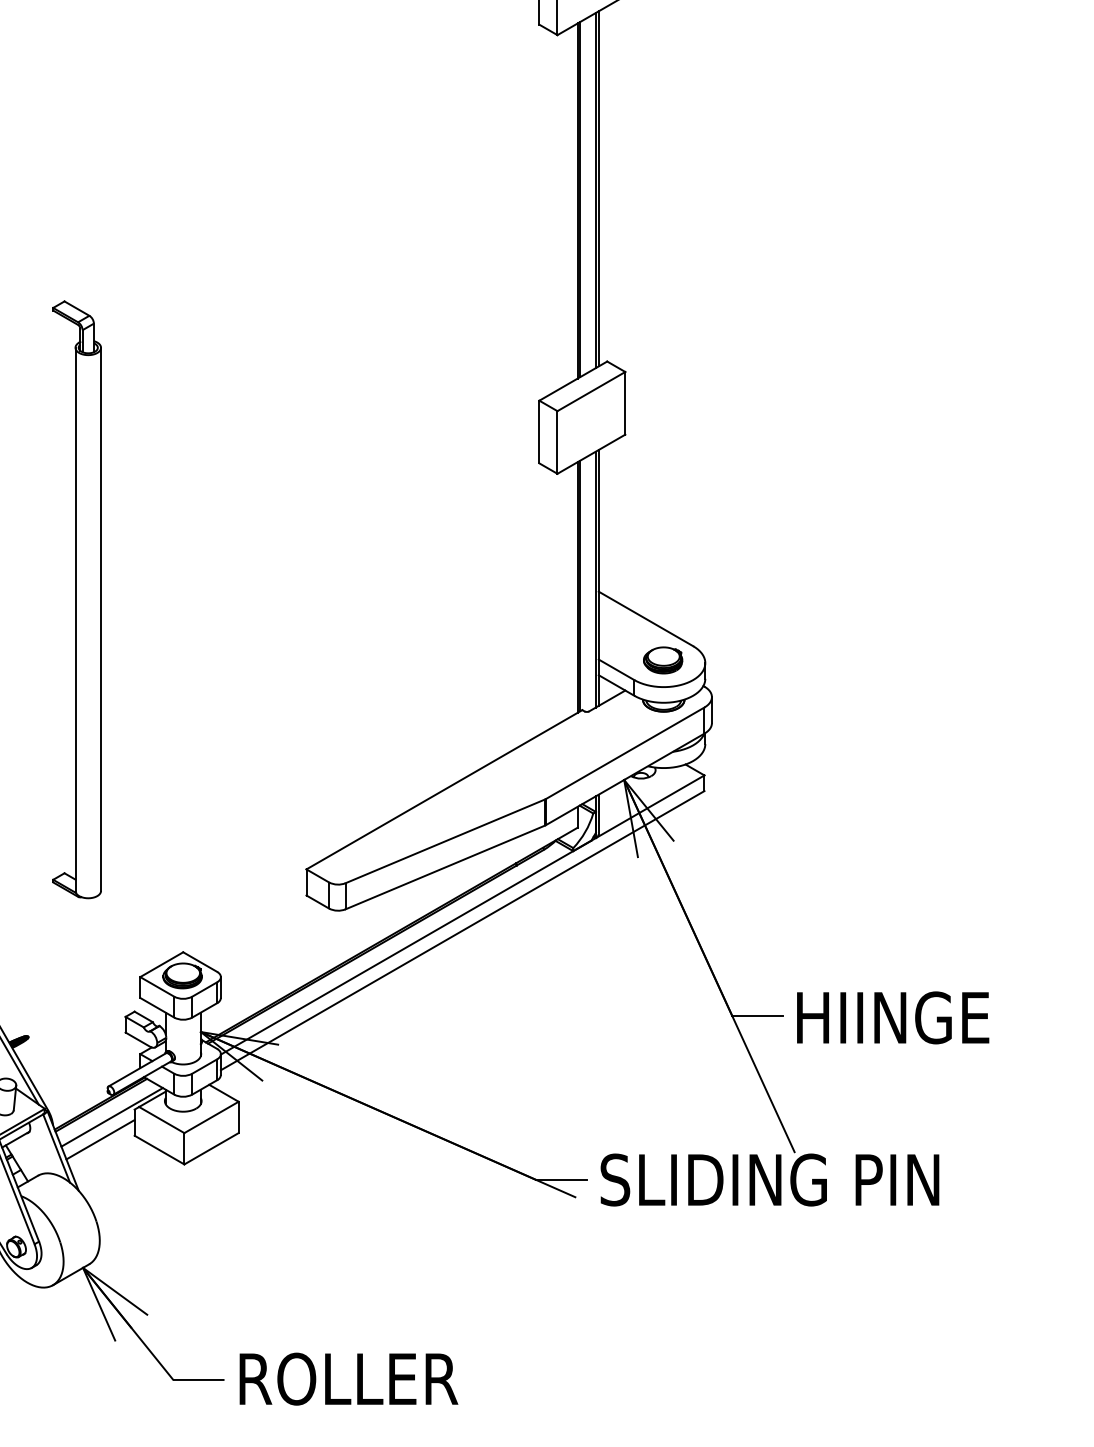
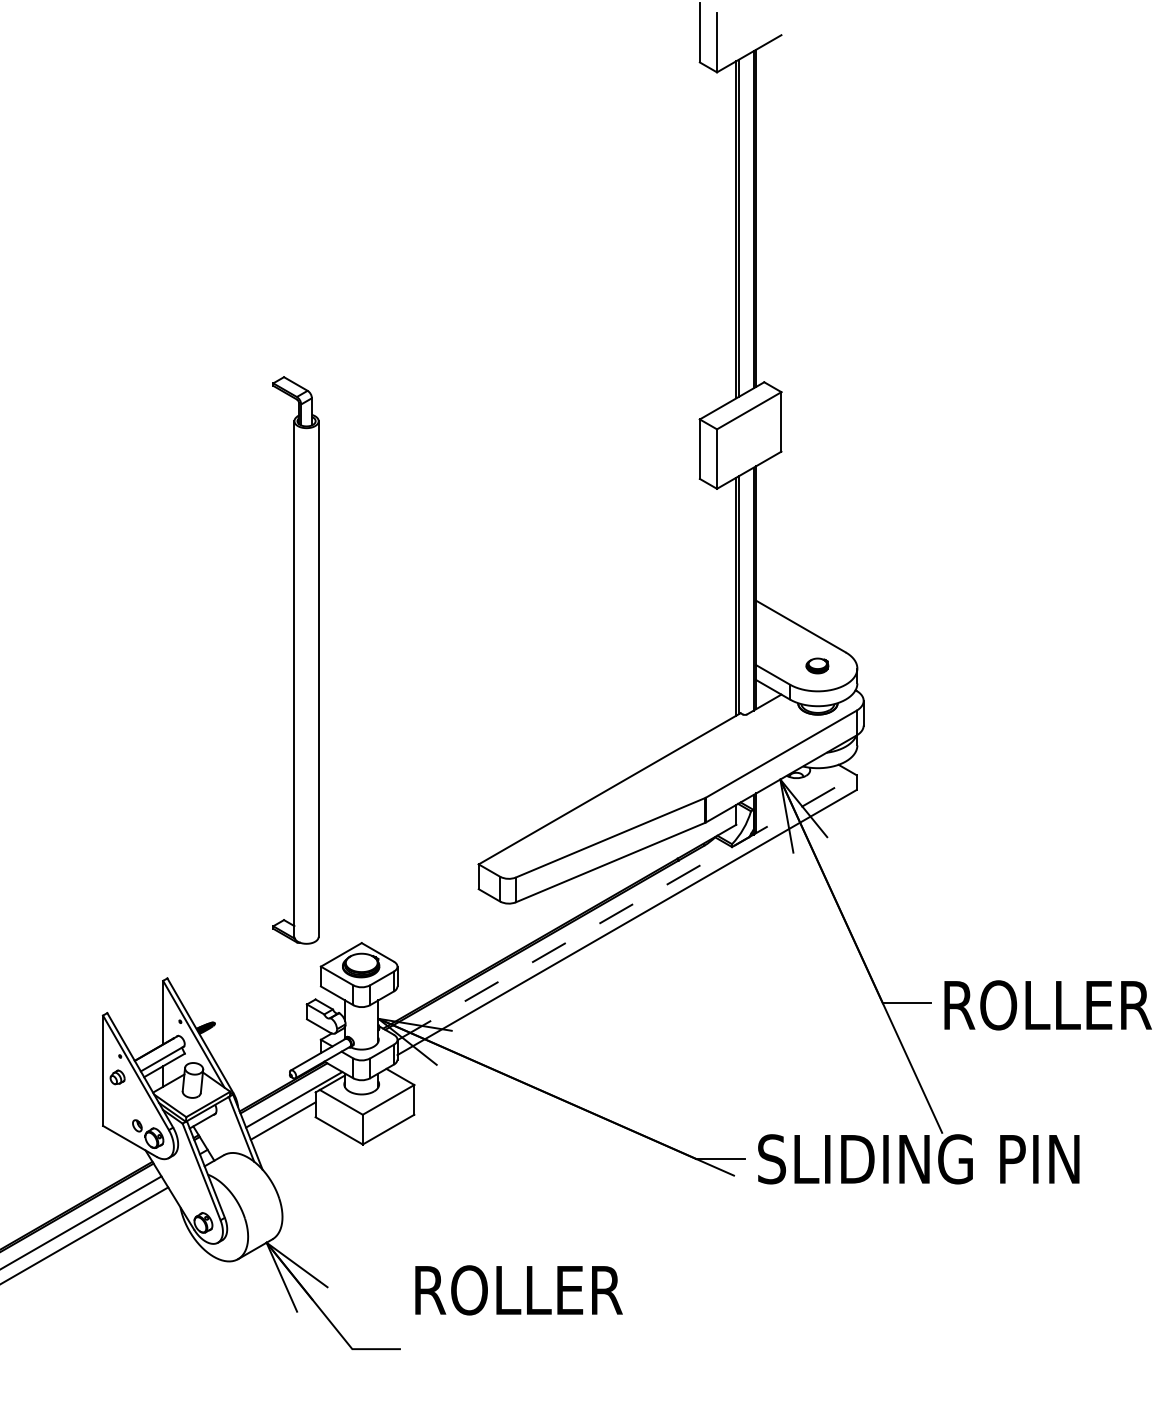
part: (76, 599) -> (295, 660), moved
part: (663, 659) -> (817, 665), size x0.6
line: (463, 914) -> (627, 907), solid -> dashed
text: (908, 1018) -> (1050, 1005), HIINGE -> ROLLER
text: (348, 1379) -> (518, 1290), moved

